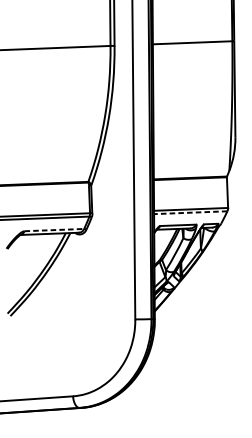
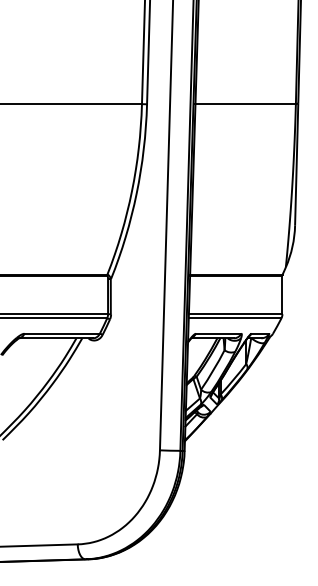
line: (190, 212) -> (234, 318), dashed -> solid
line: (54, 229) -> (62, 333), dashed -> solid

